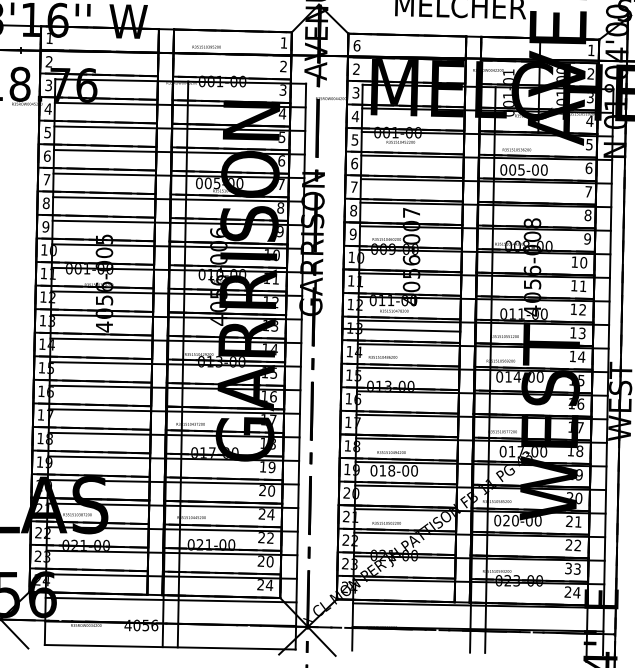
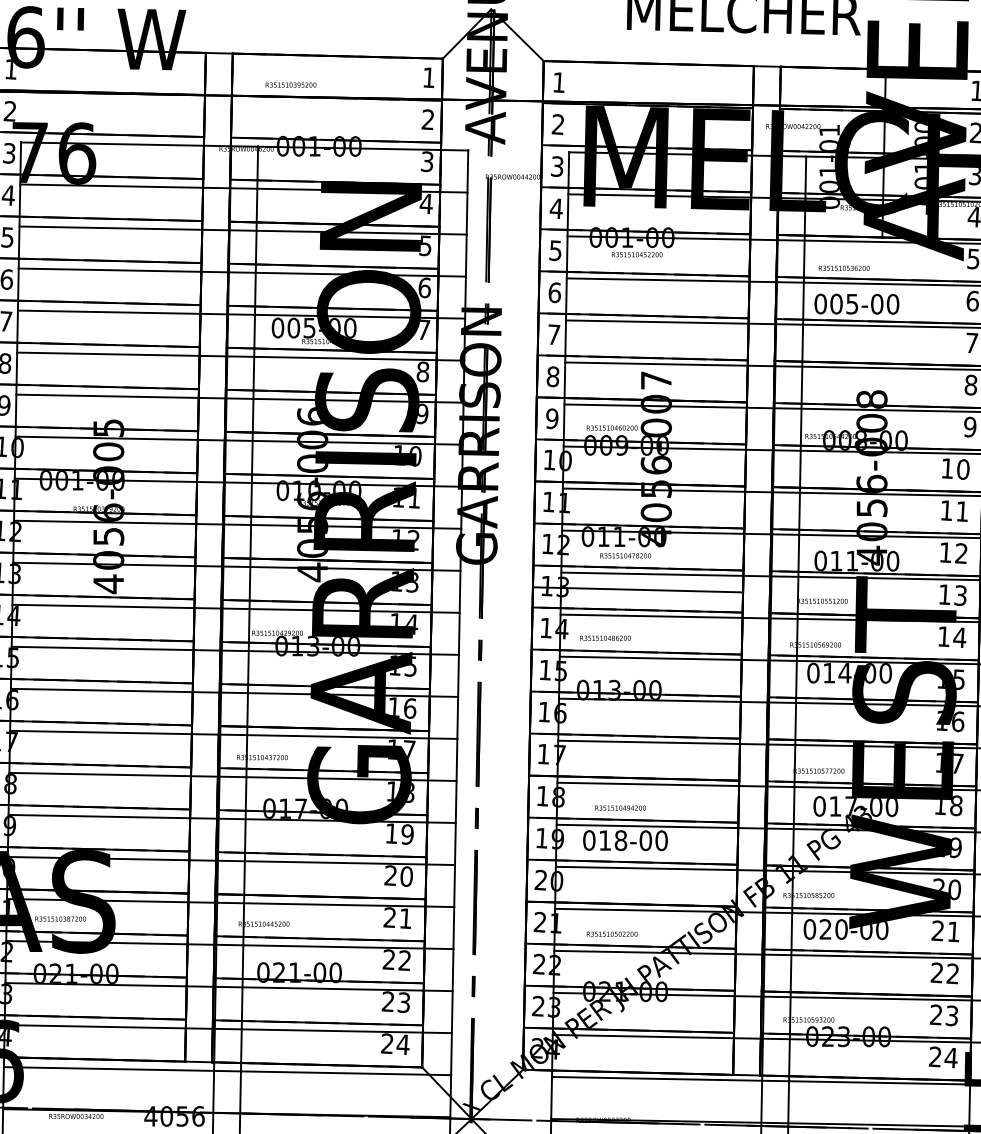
text: (356, 45) -> (558, 82), 6 -> 1
text: (270, 514) -> (404, 918), 24 -> 21
text: (269, 561) -> (402, 1002), 20 -> 23
text: (568, 568) -> (936, 1014), 33 -> 23

